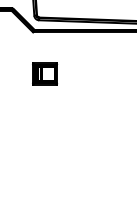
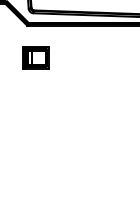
part: (44, 73) -> (35, 57), moved

